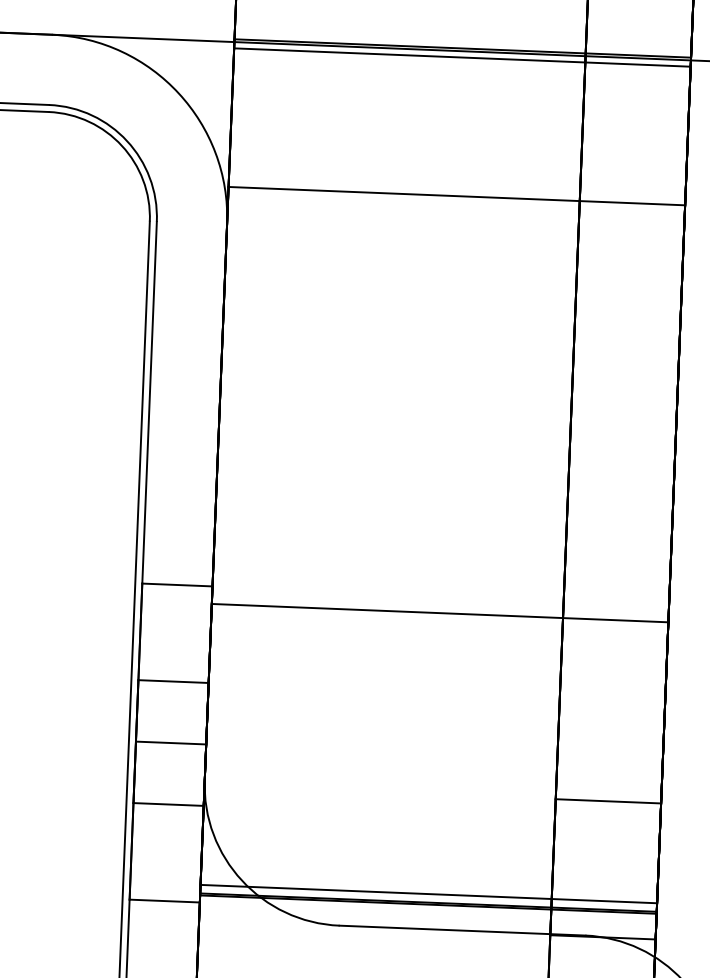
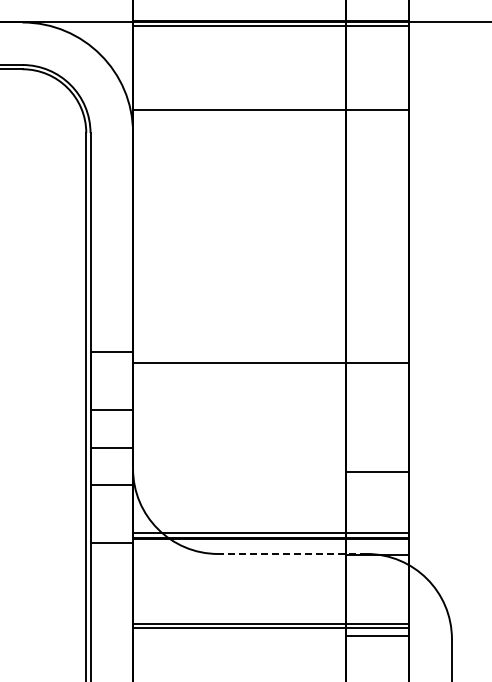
line: (462, 929) -> (292, 553), solid -> dashed

